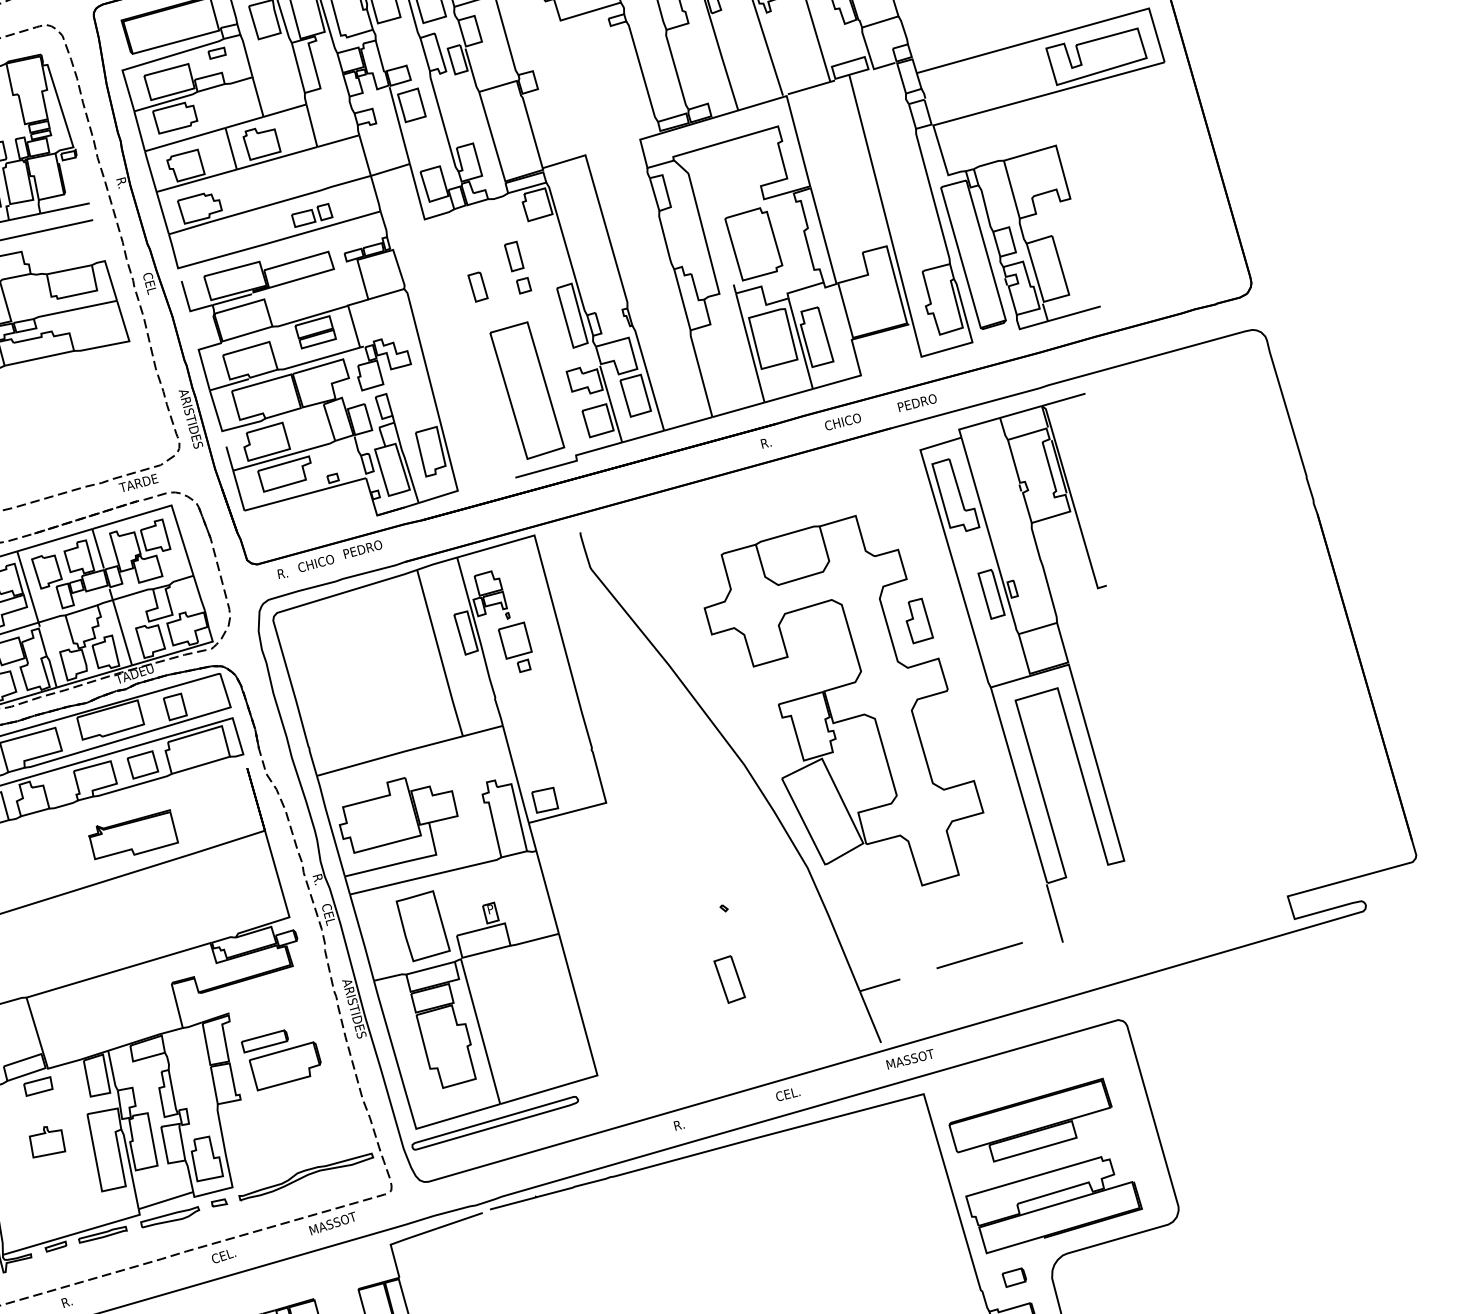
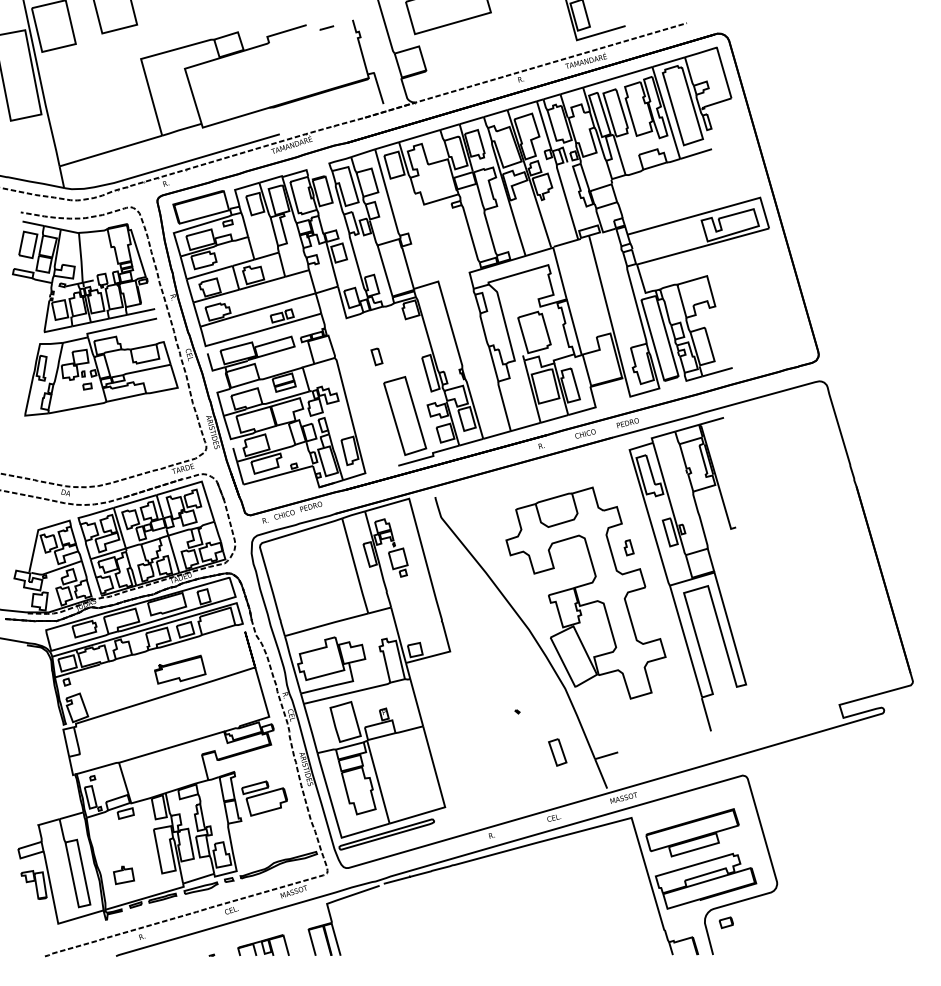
part: (517, 267) -> (399, 345), removed
part: (918, 620) -> (628, 547), size x0.6
line: (979, 955) -> (663, 738), removed
part: (729, 979) -> (557, 752), moved
part: (46, 1142) -> (123, 875), moved
part: (1012, 1277) -> (725, 922), moved

